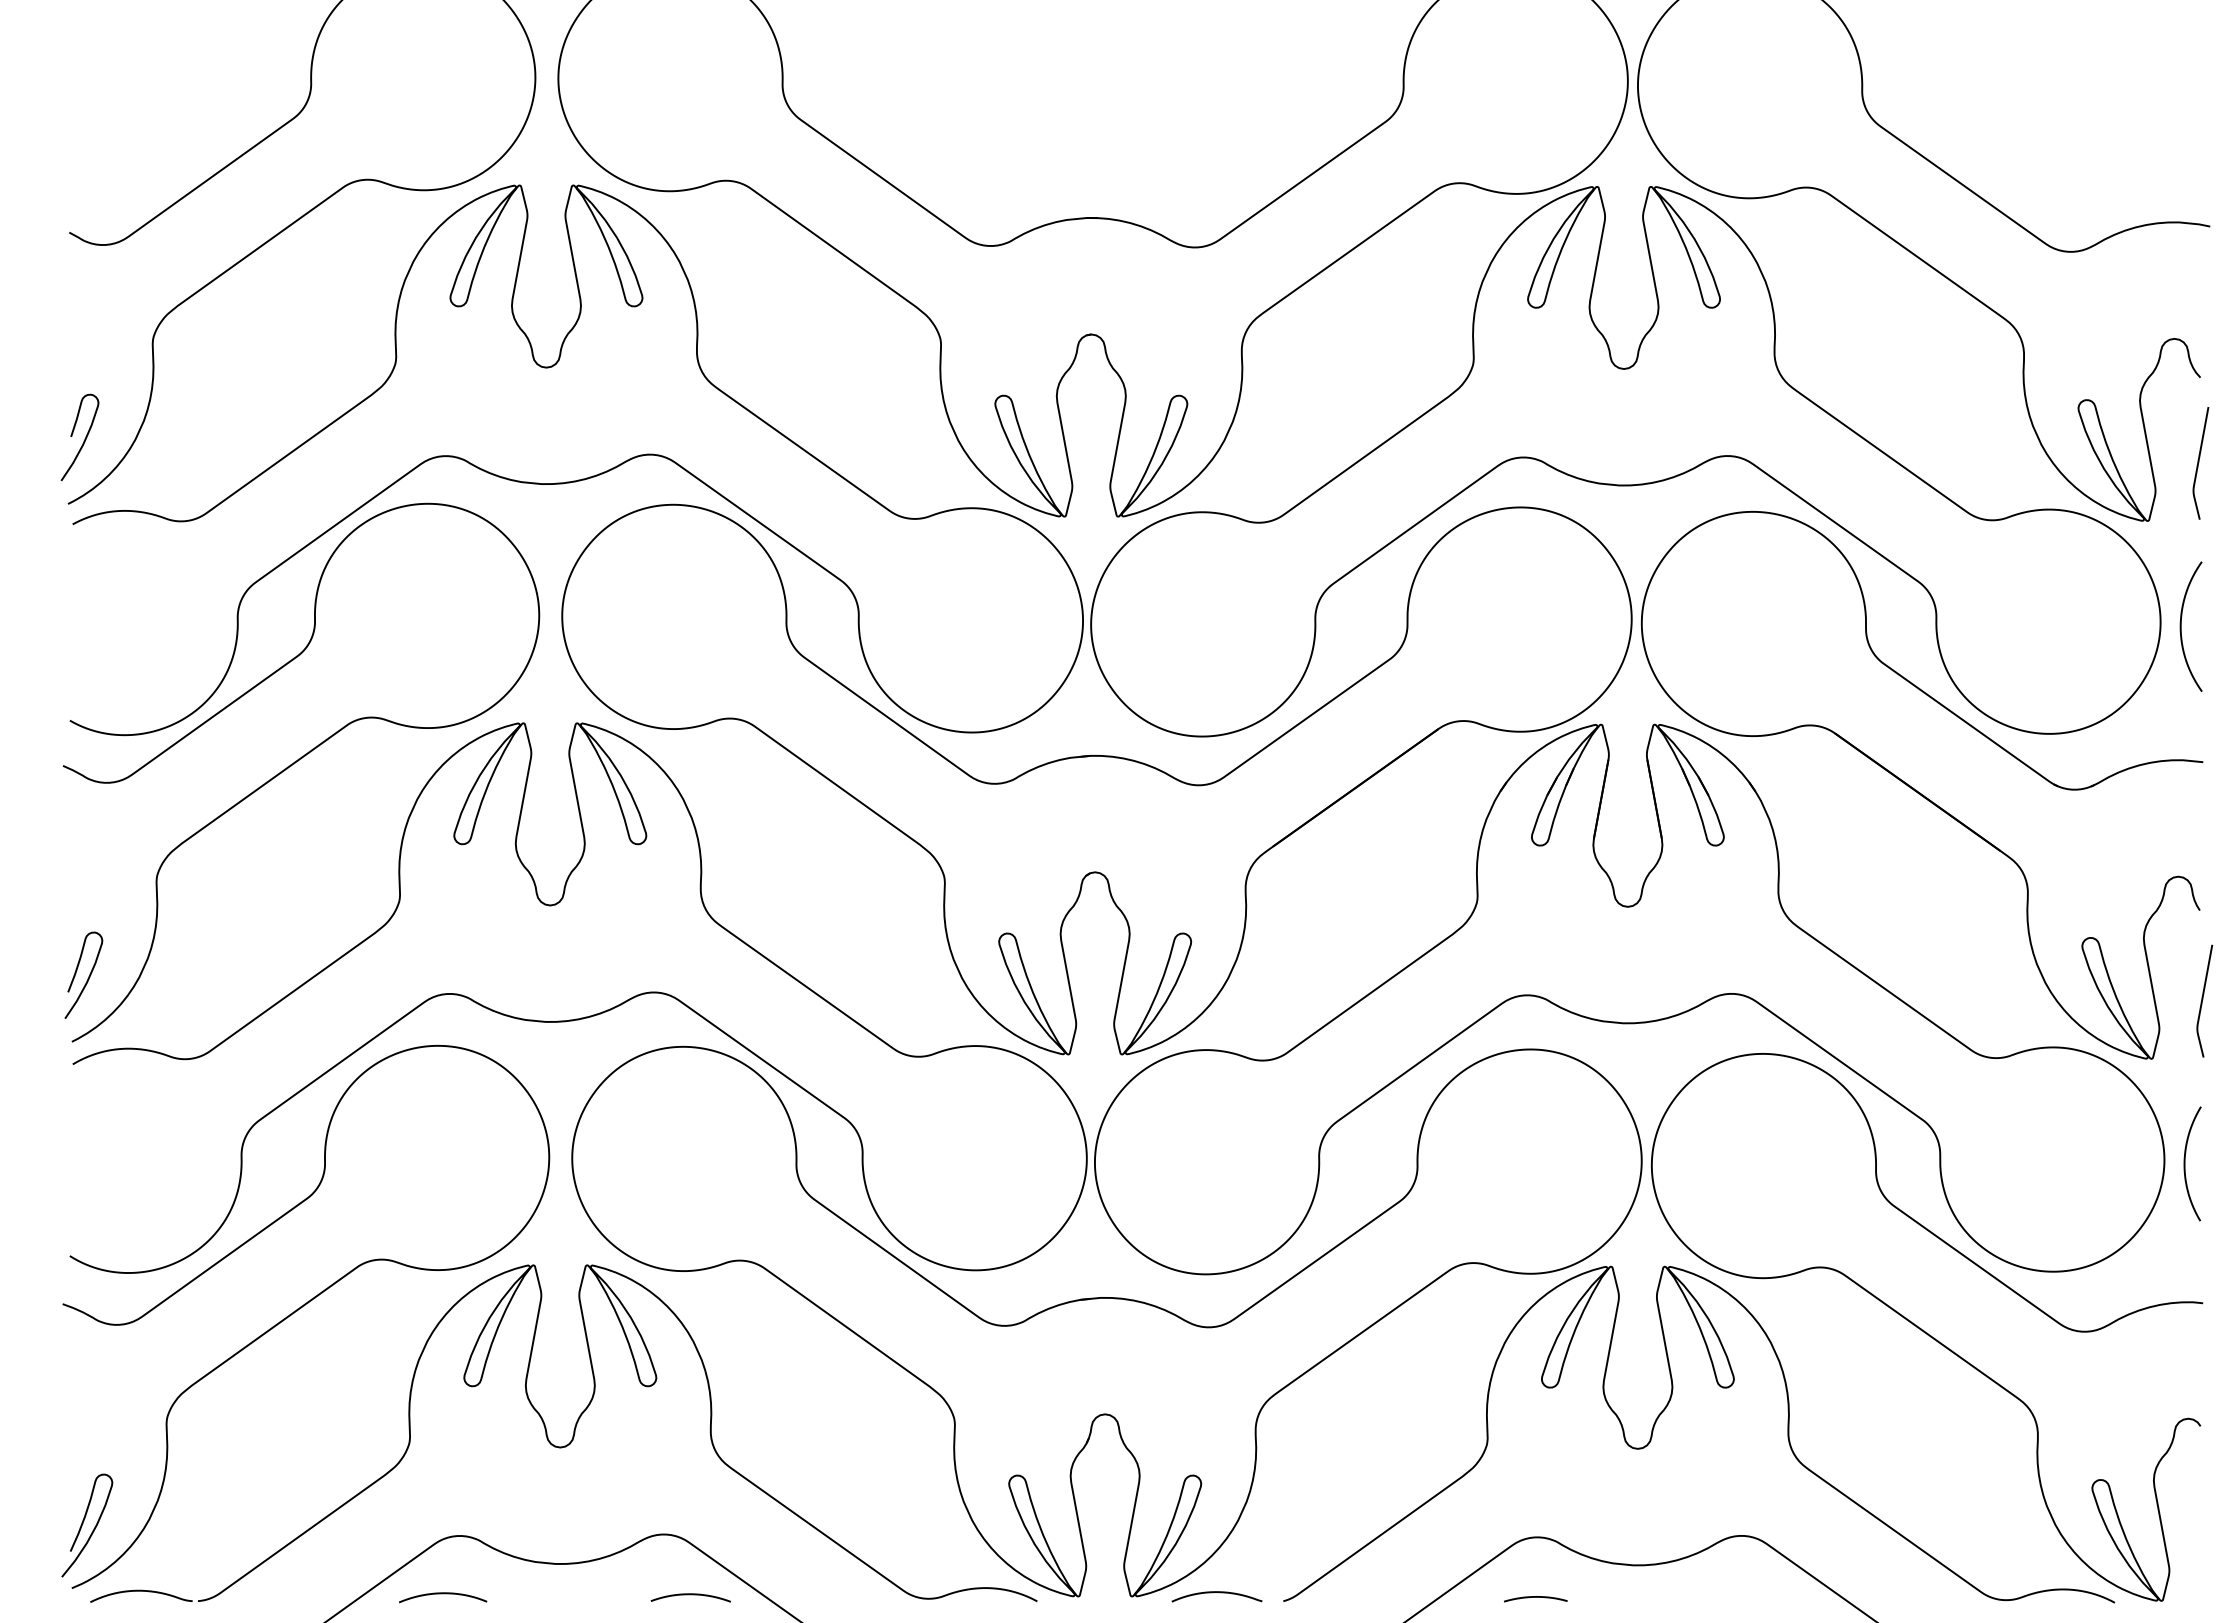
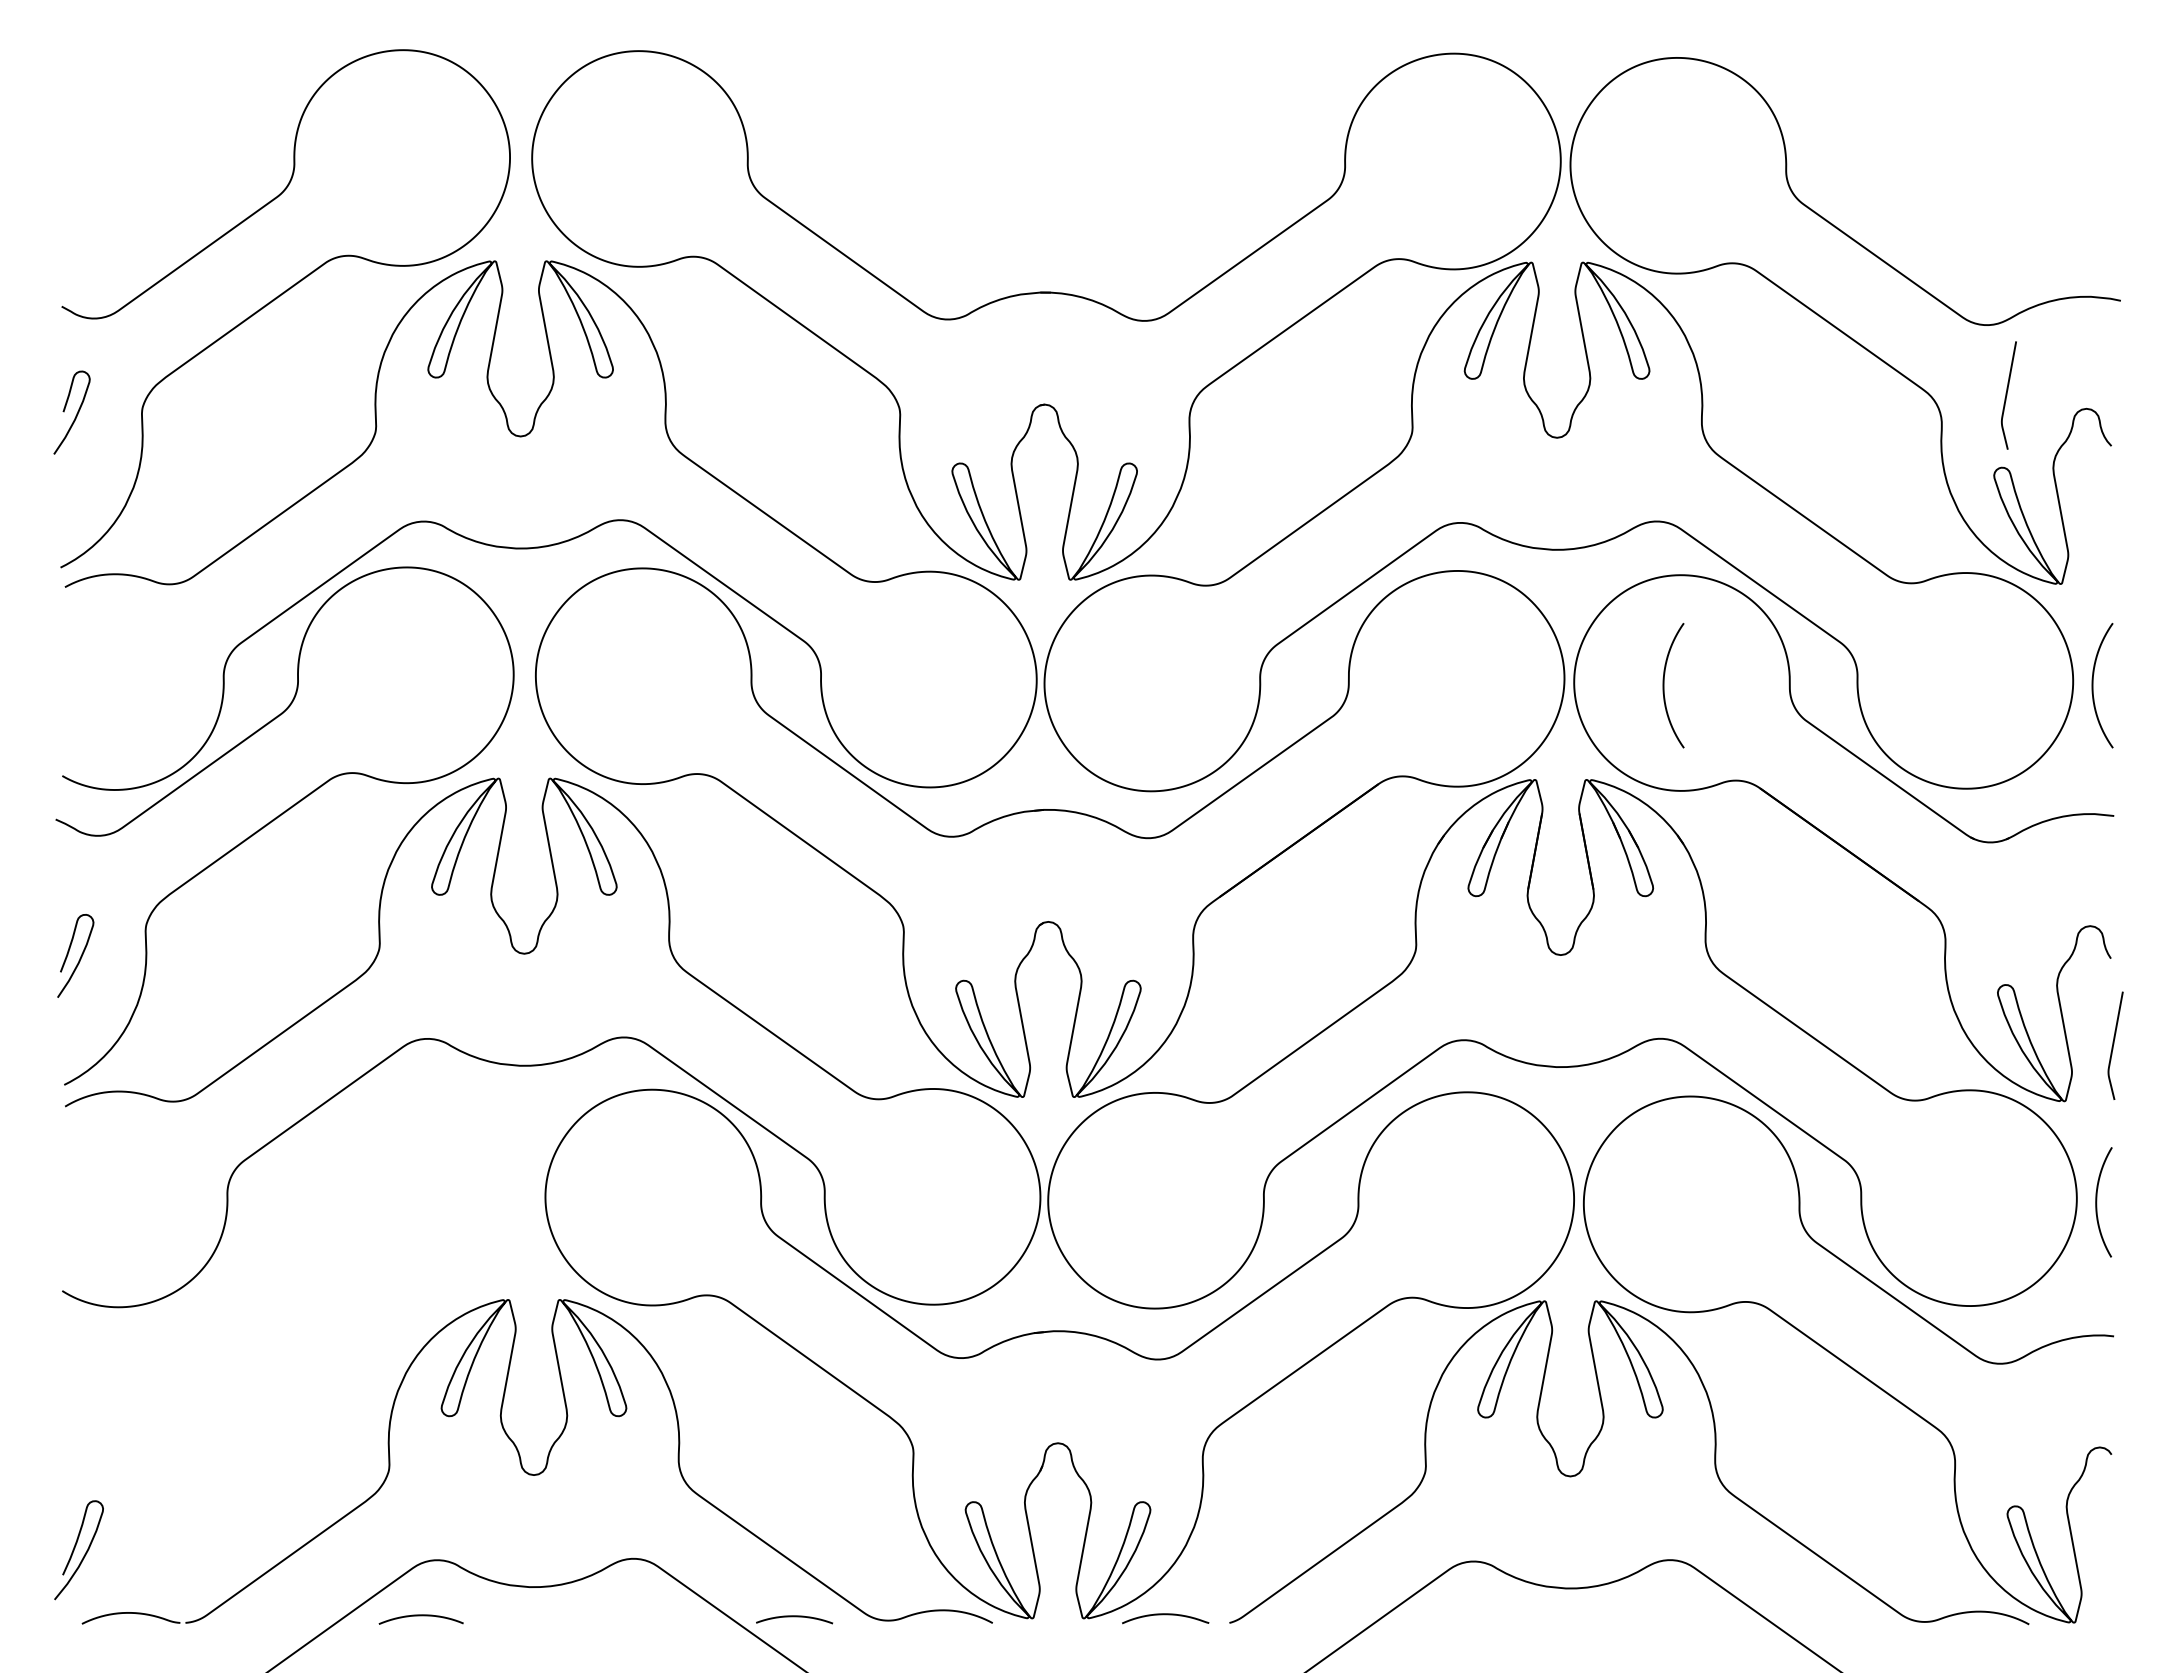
curve: (83, 440) -> (75, 415), moved
curve: (2199, 463) -> (2007, 395), moved
curve: (1735, 626) -> (1664, 685), added
curve: (87, 977) -> (79, 958), moved
curve: (299, 1309) -> (283, 1342), removed
curve: (690, 1595) -> (794, 1617), moved
curve: (1535, 1597) -> (1471, 1619), removed

